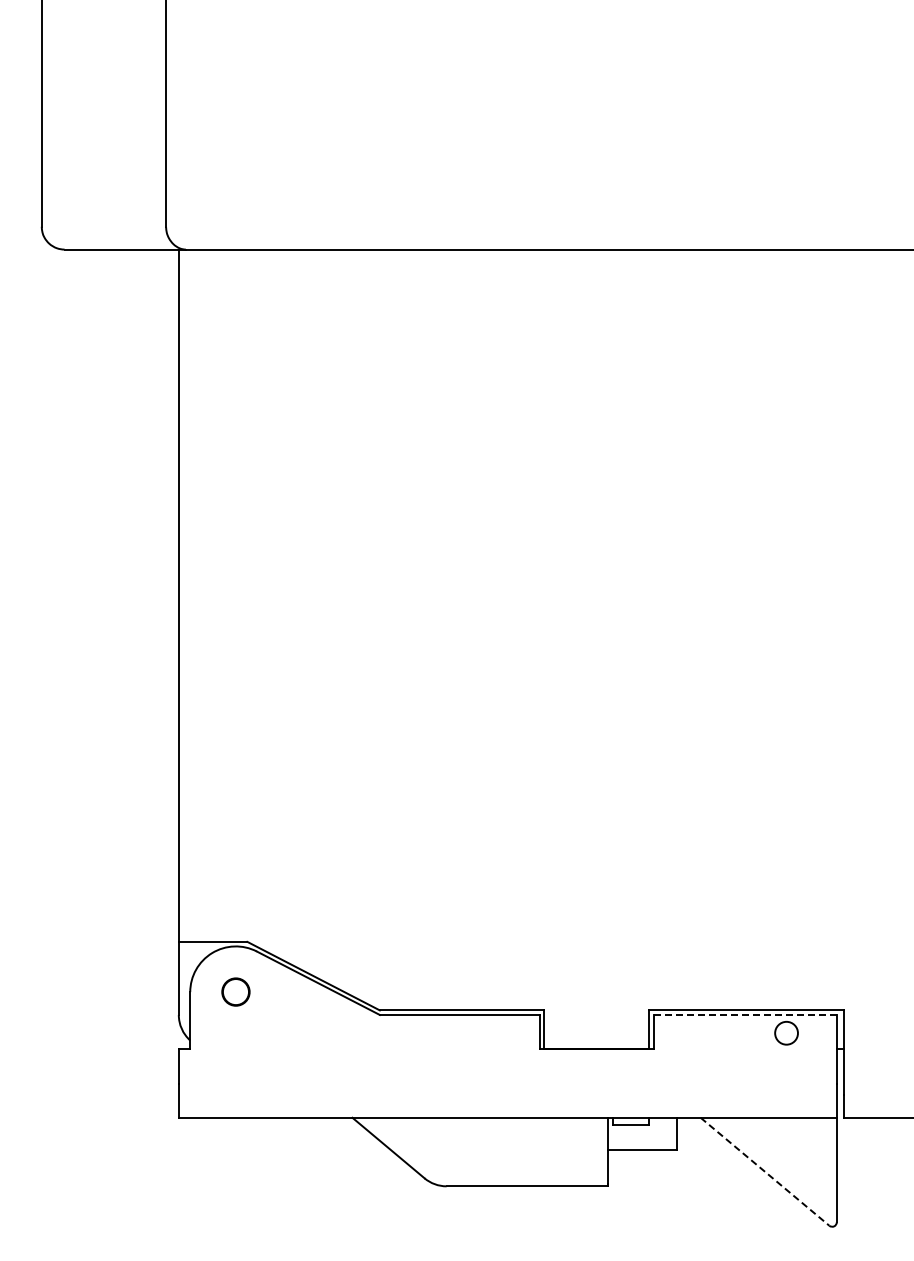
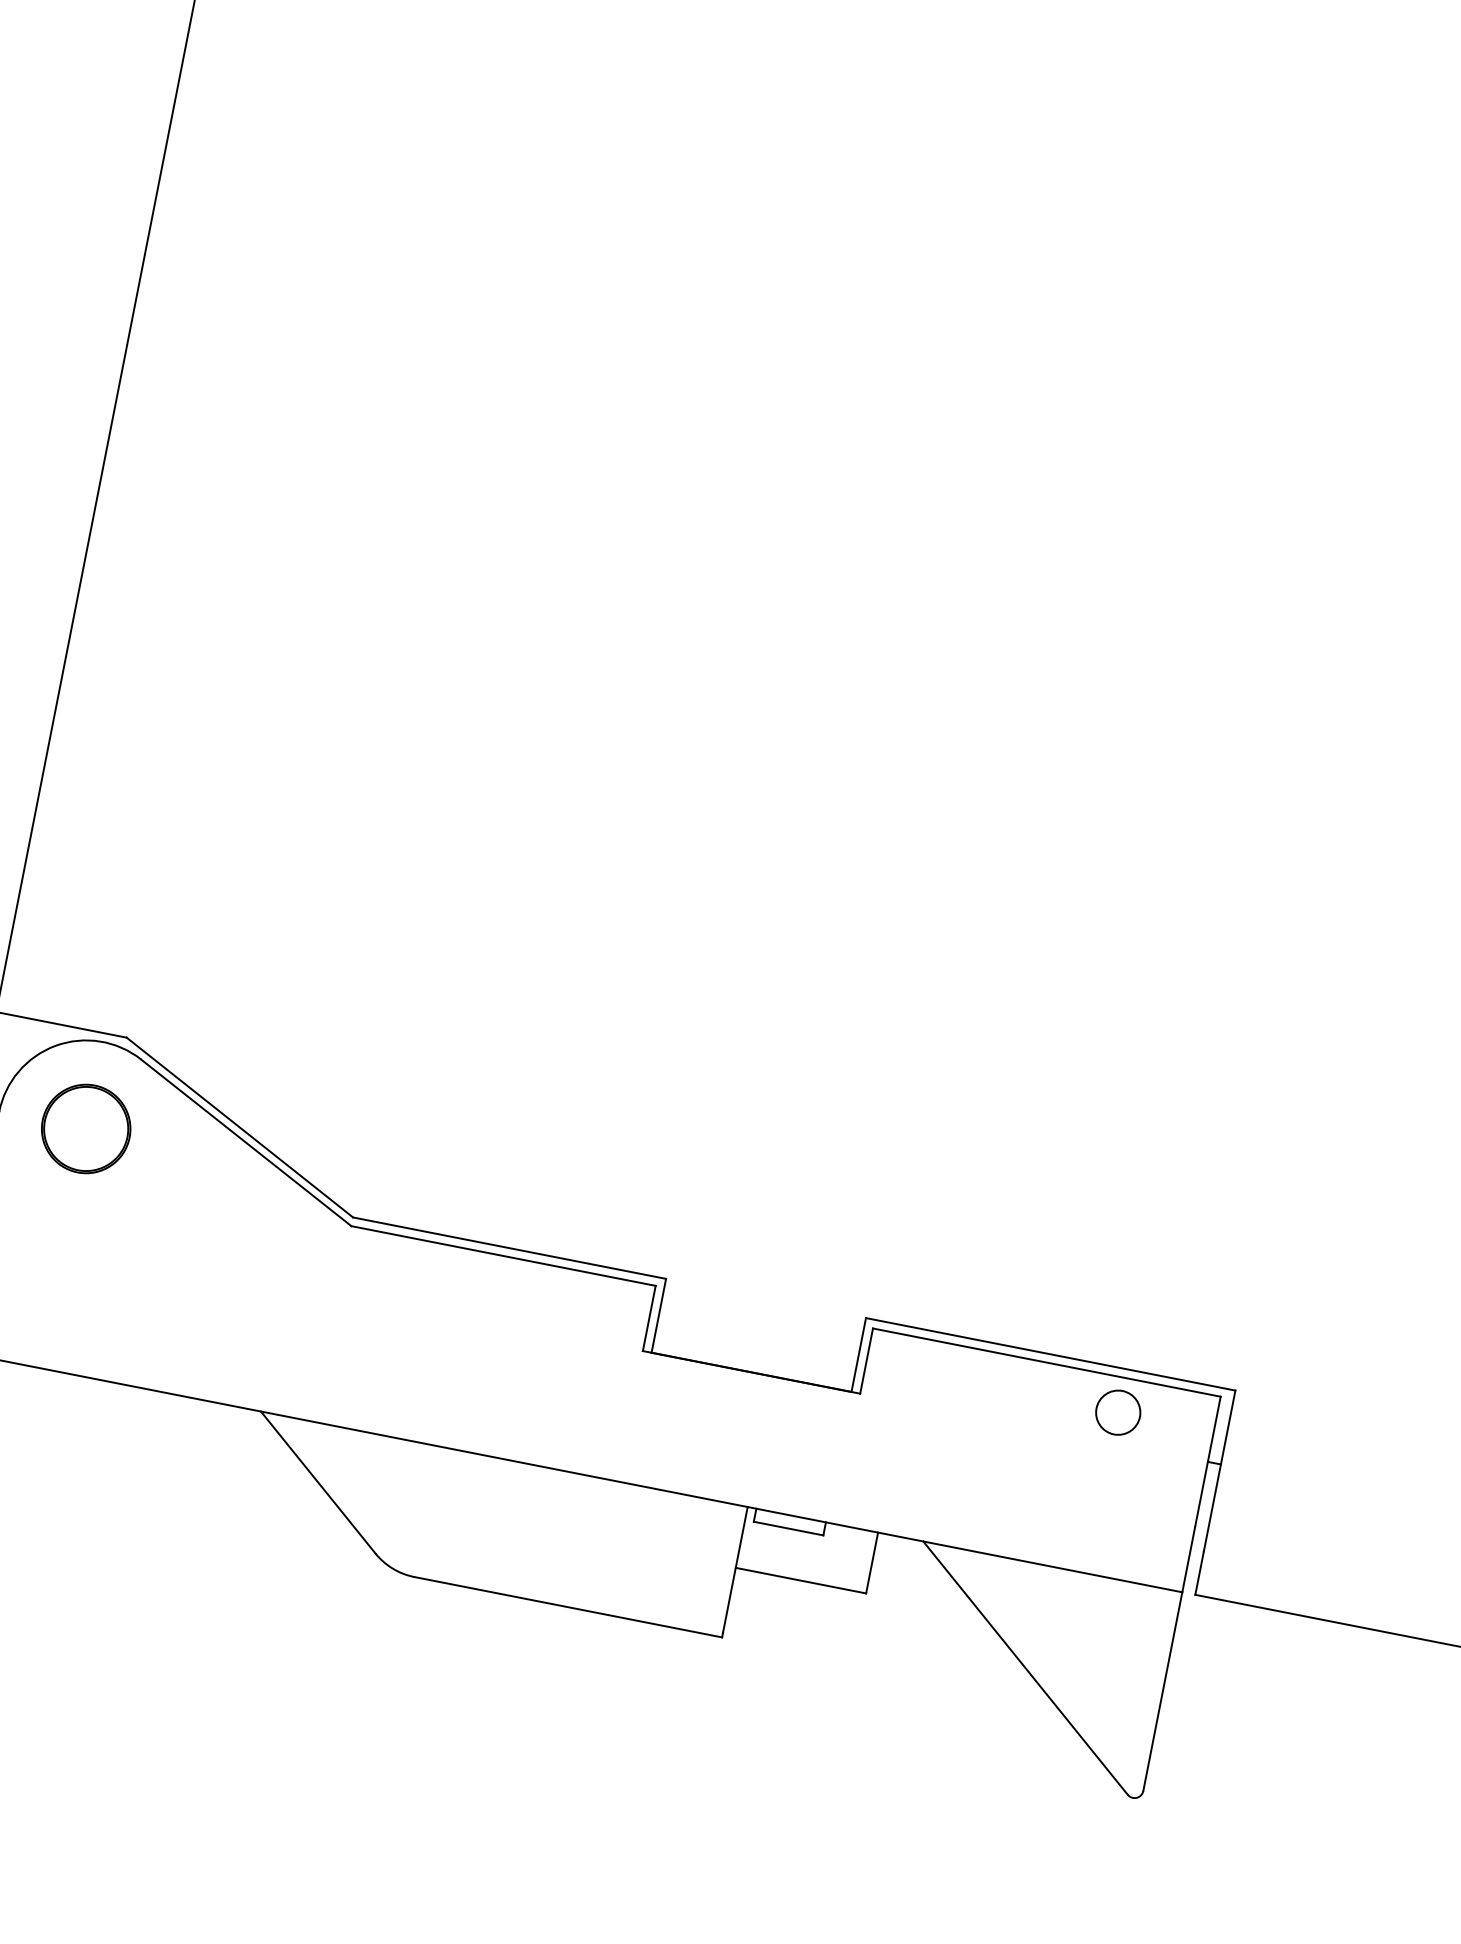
circle: (235, 991) -> (85, 1127), size x1.67
line: (745, 1014) -> (1047, 1361), dashed -> solid
line: (765, 1171) -> (1026, 1667), dashed -> solid

